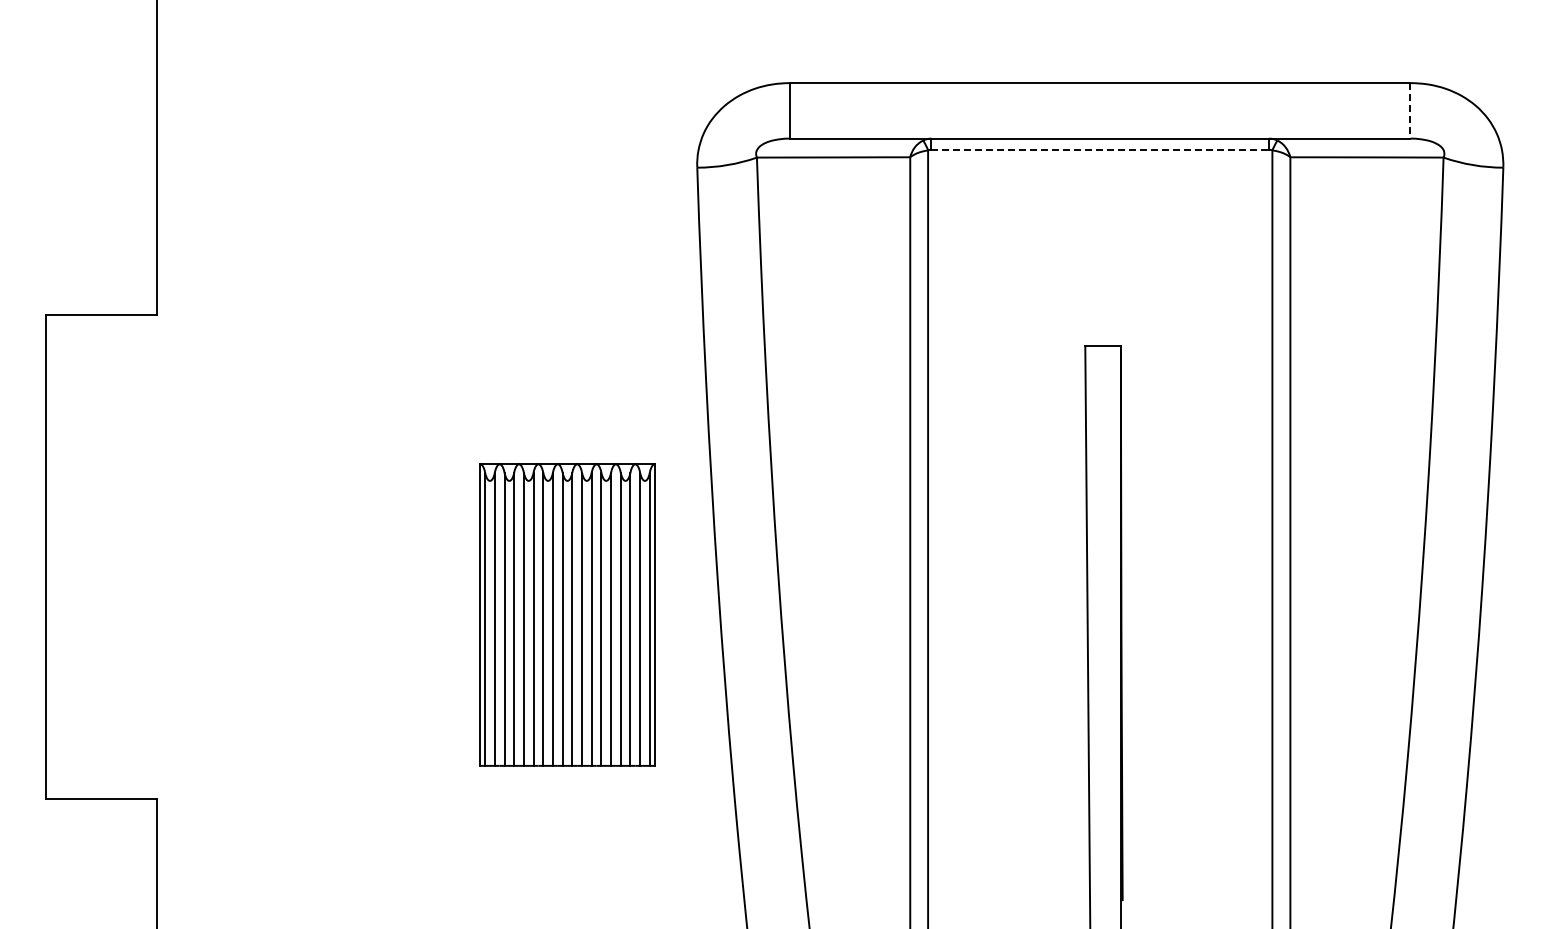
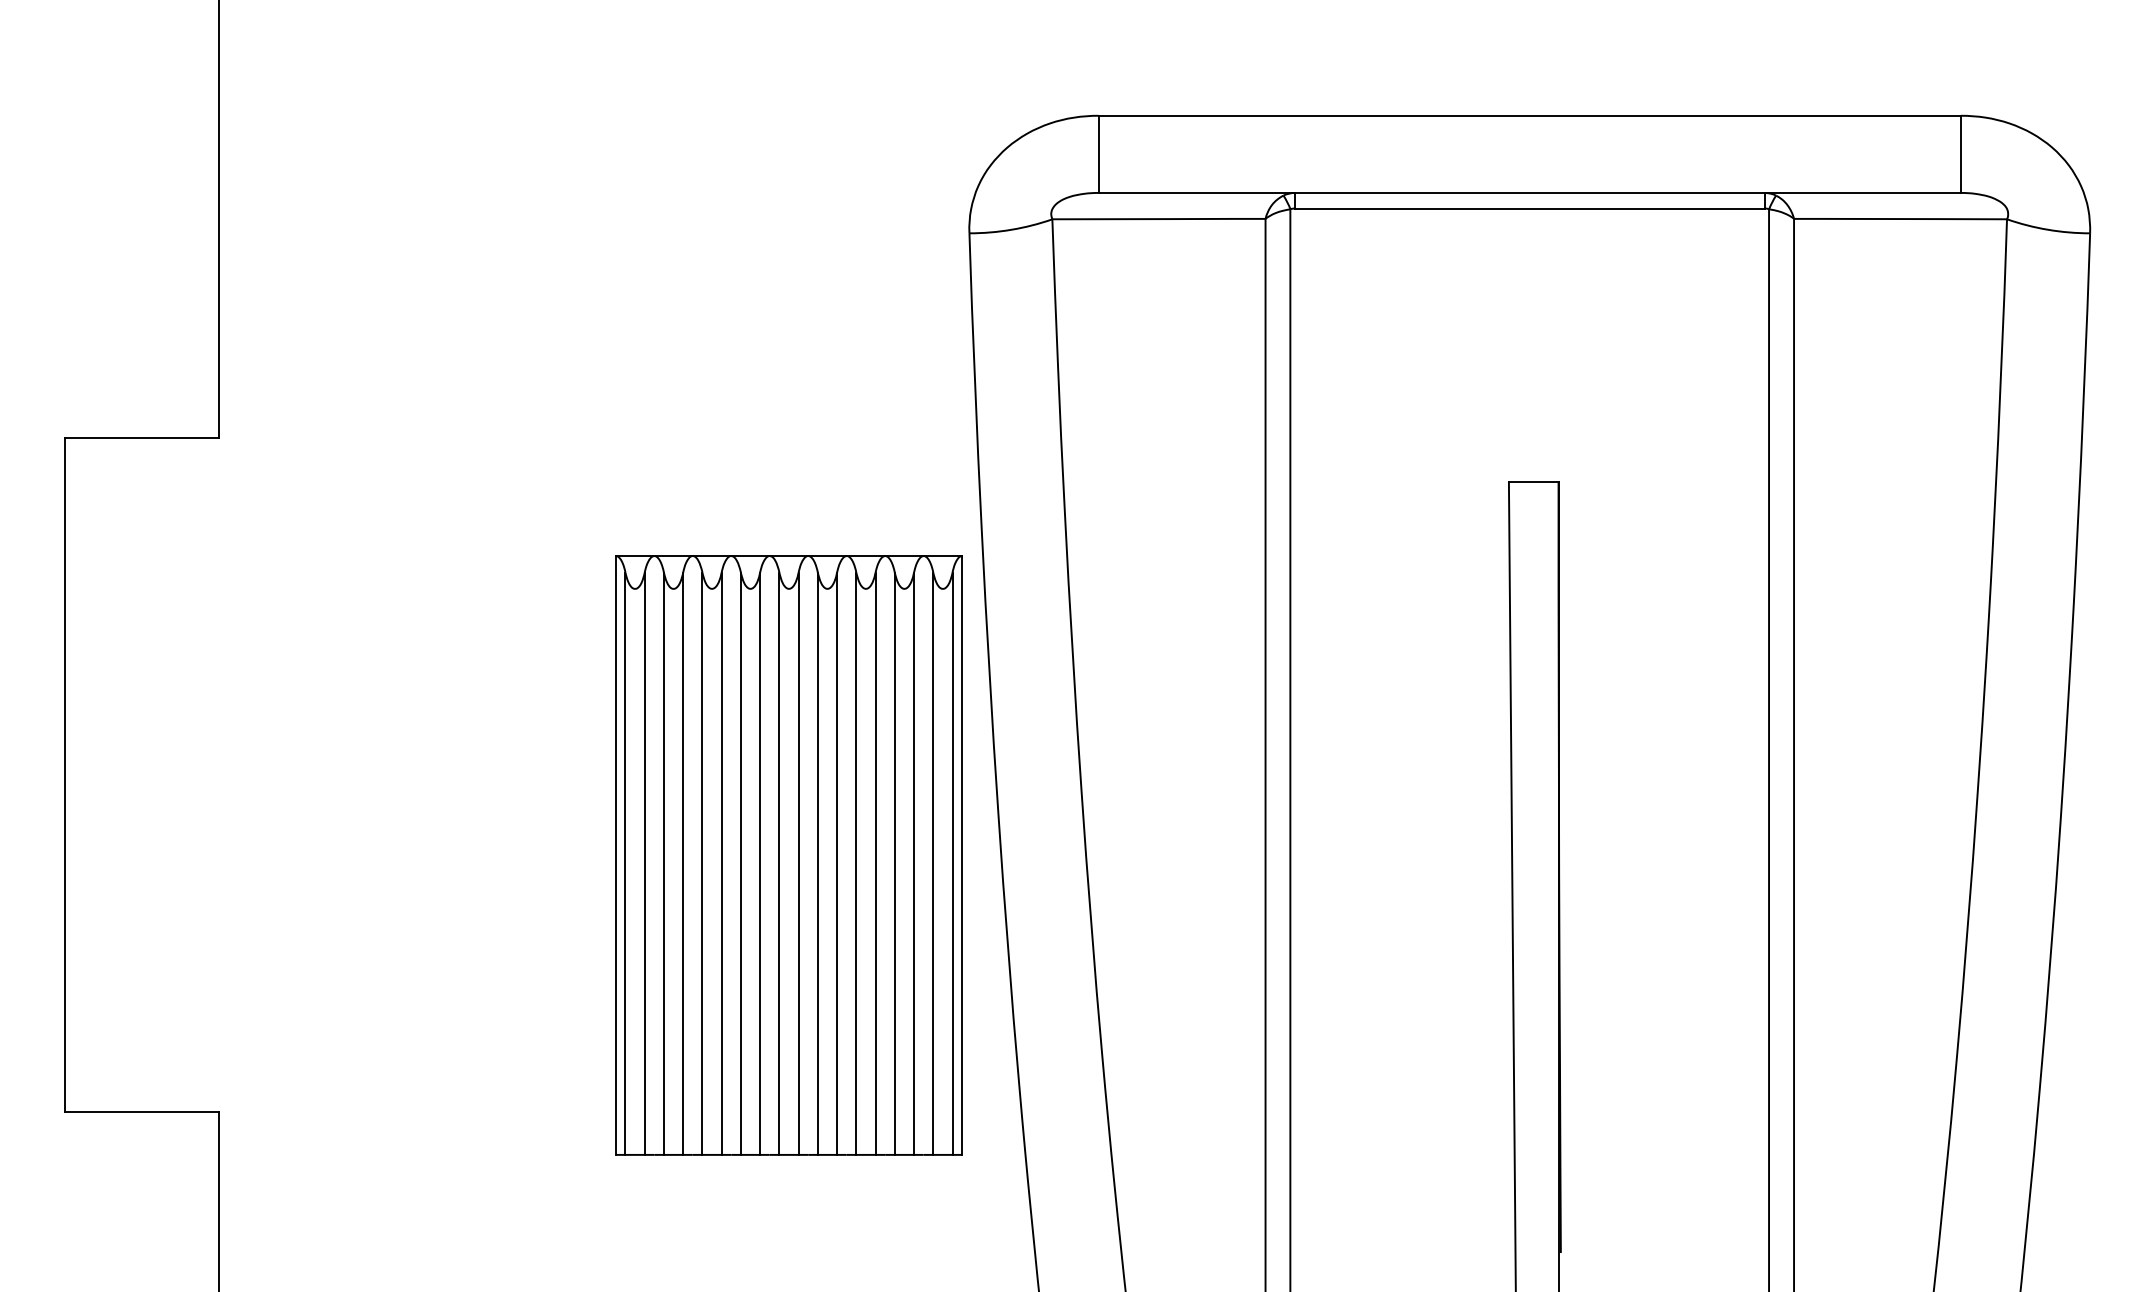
line: (1410, 110) -> (1961, 153), dashed -> solid
line: (1100, 149) -> (1530, 208), dashed -> solid
part: (567, 614) -> (789, 854), size x1.43

